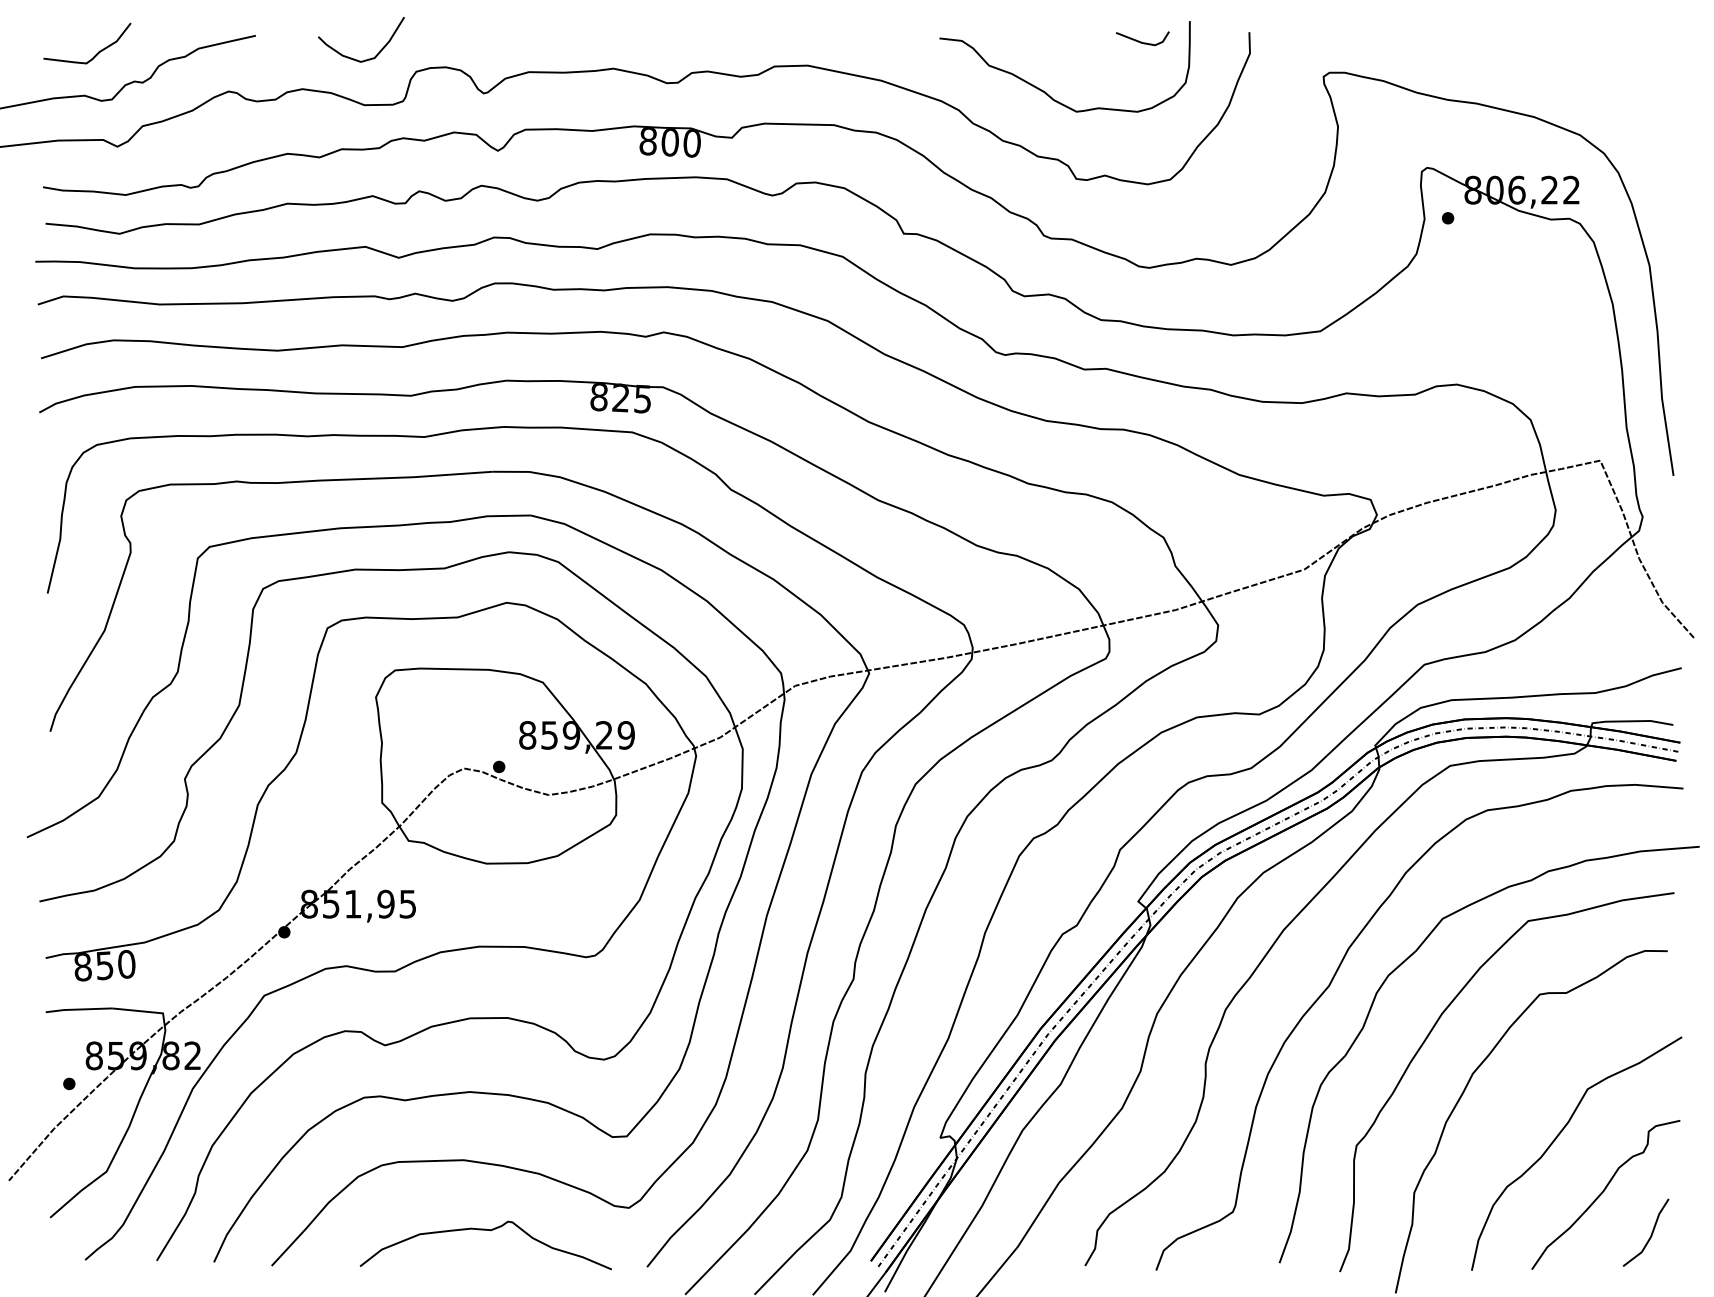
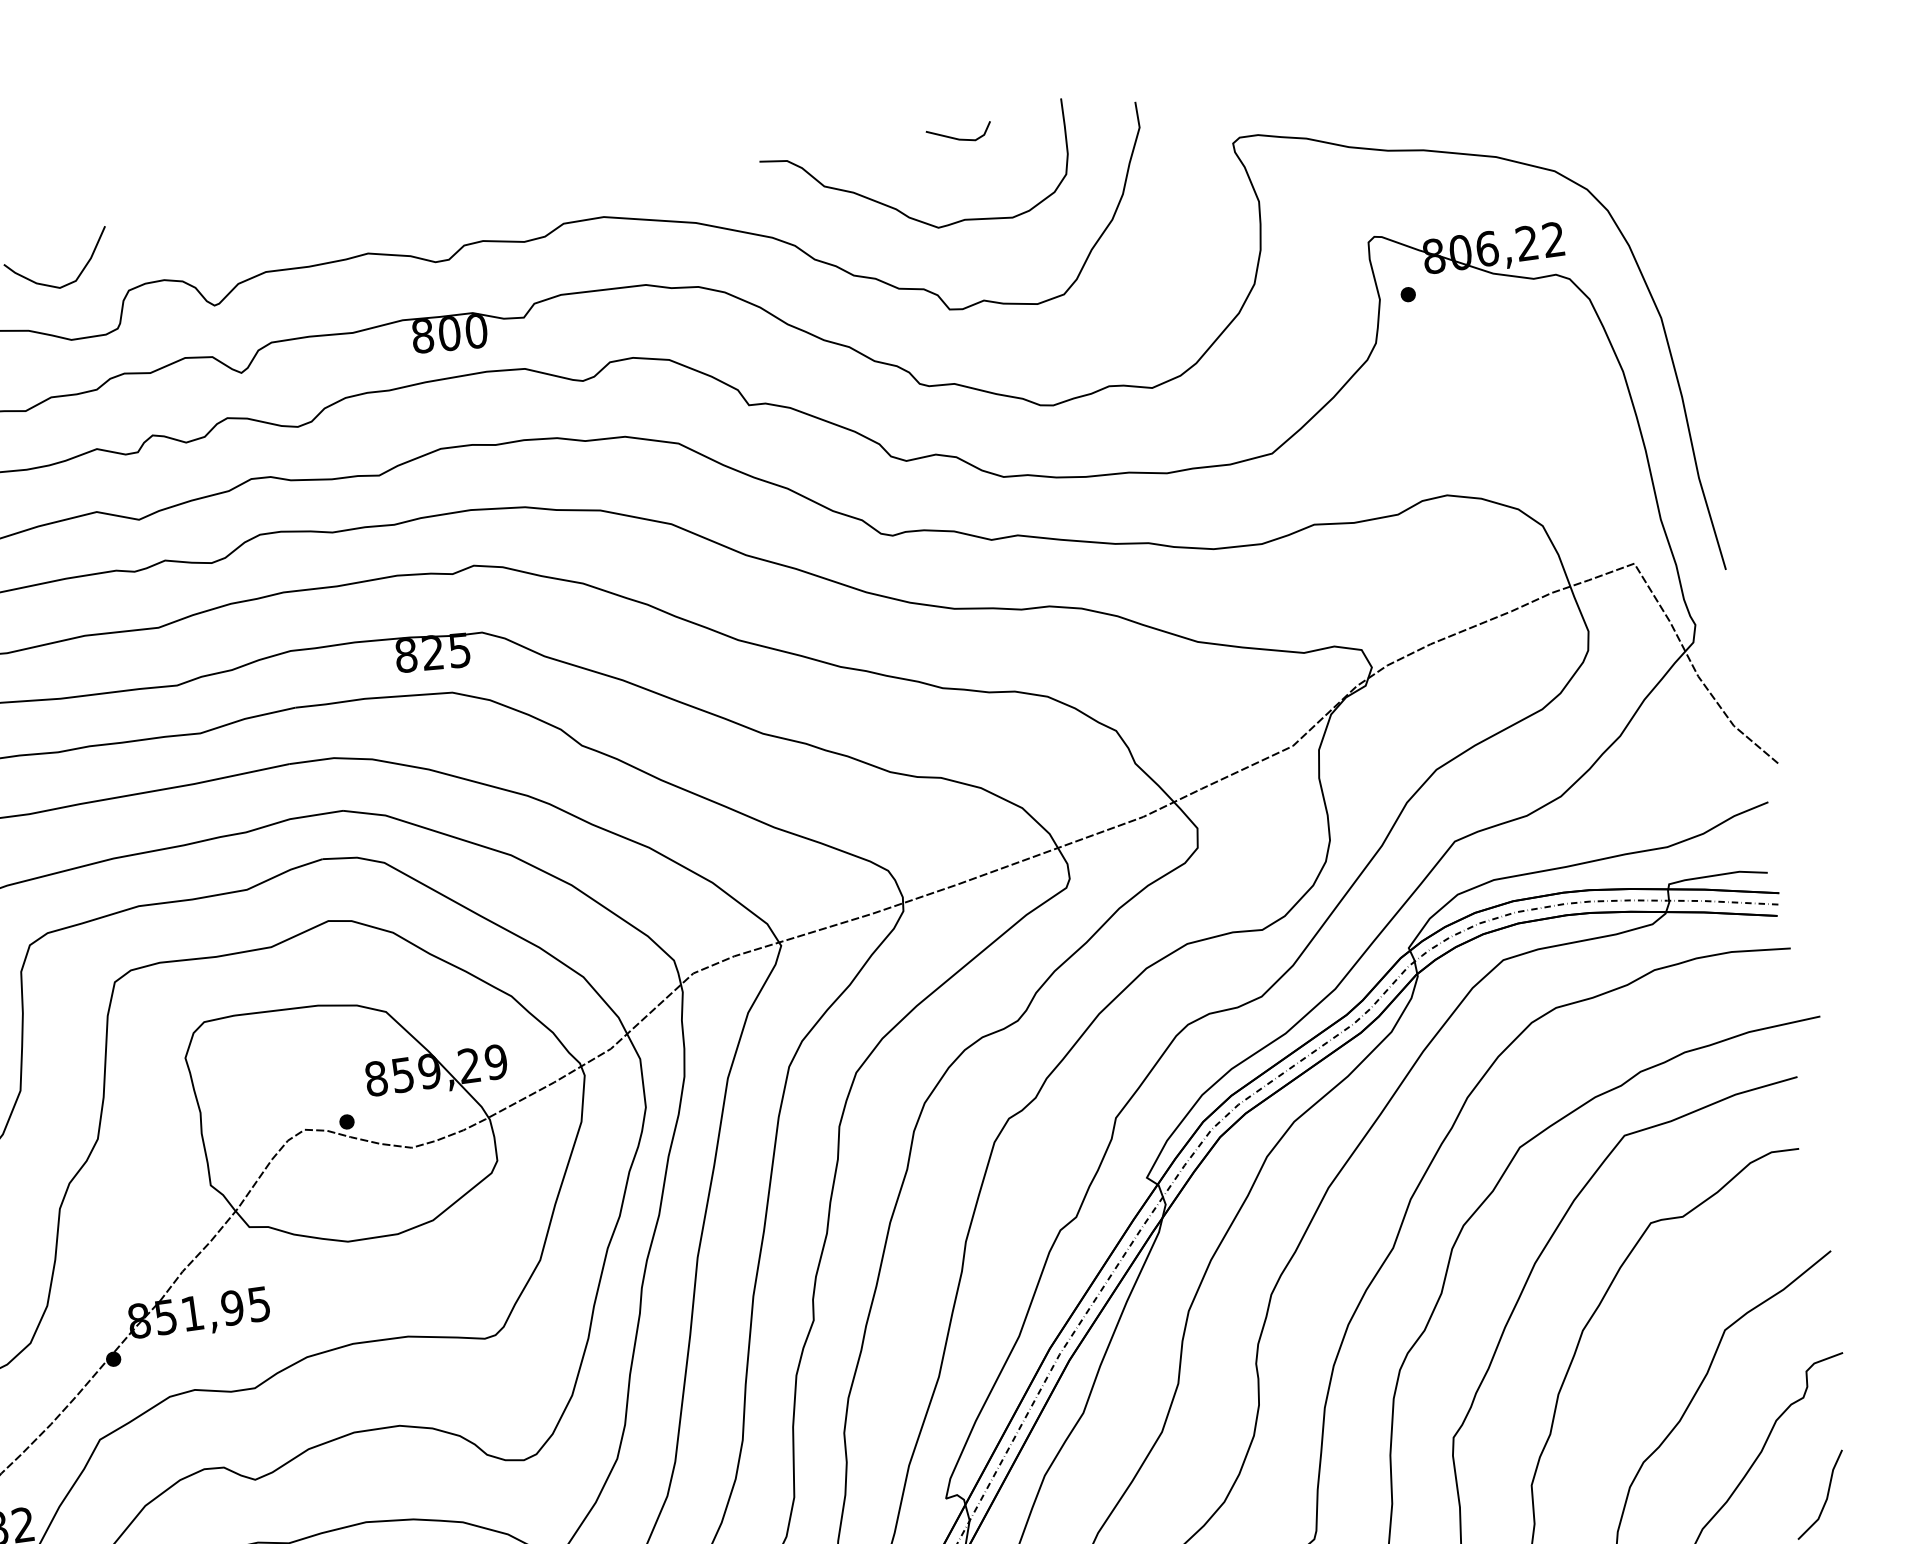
line: (1141, 41) -> (958, 137), moved

